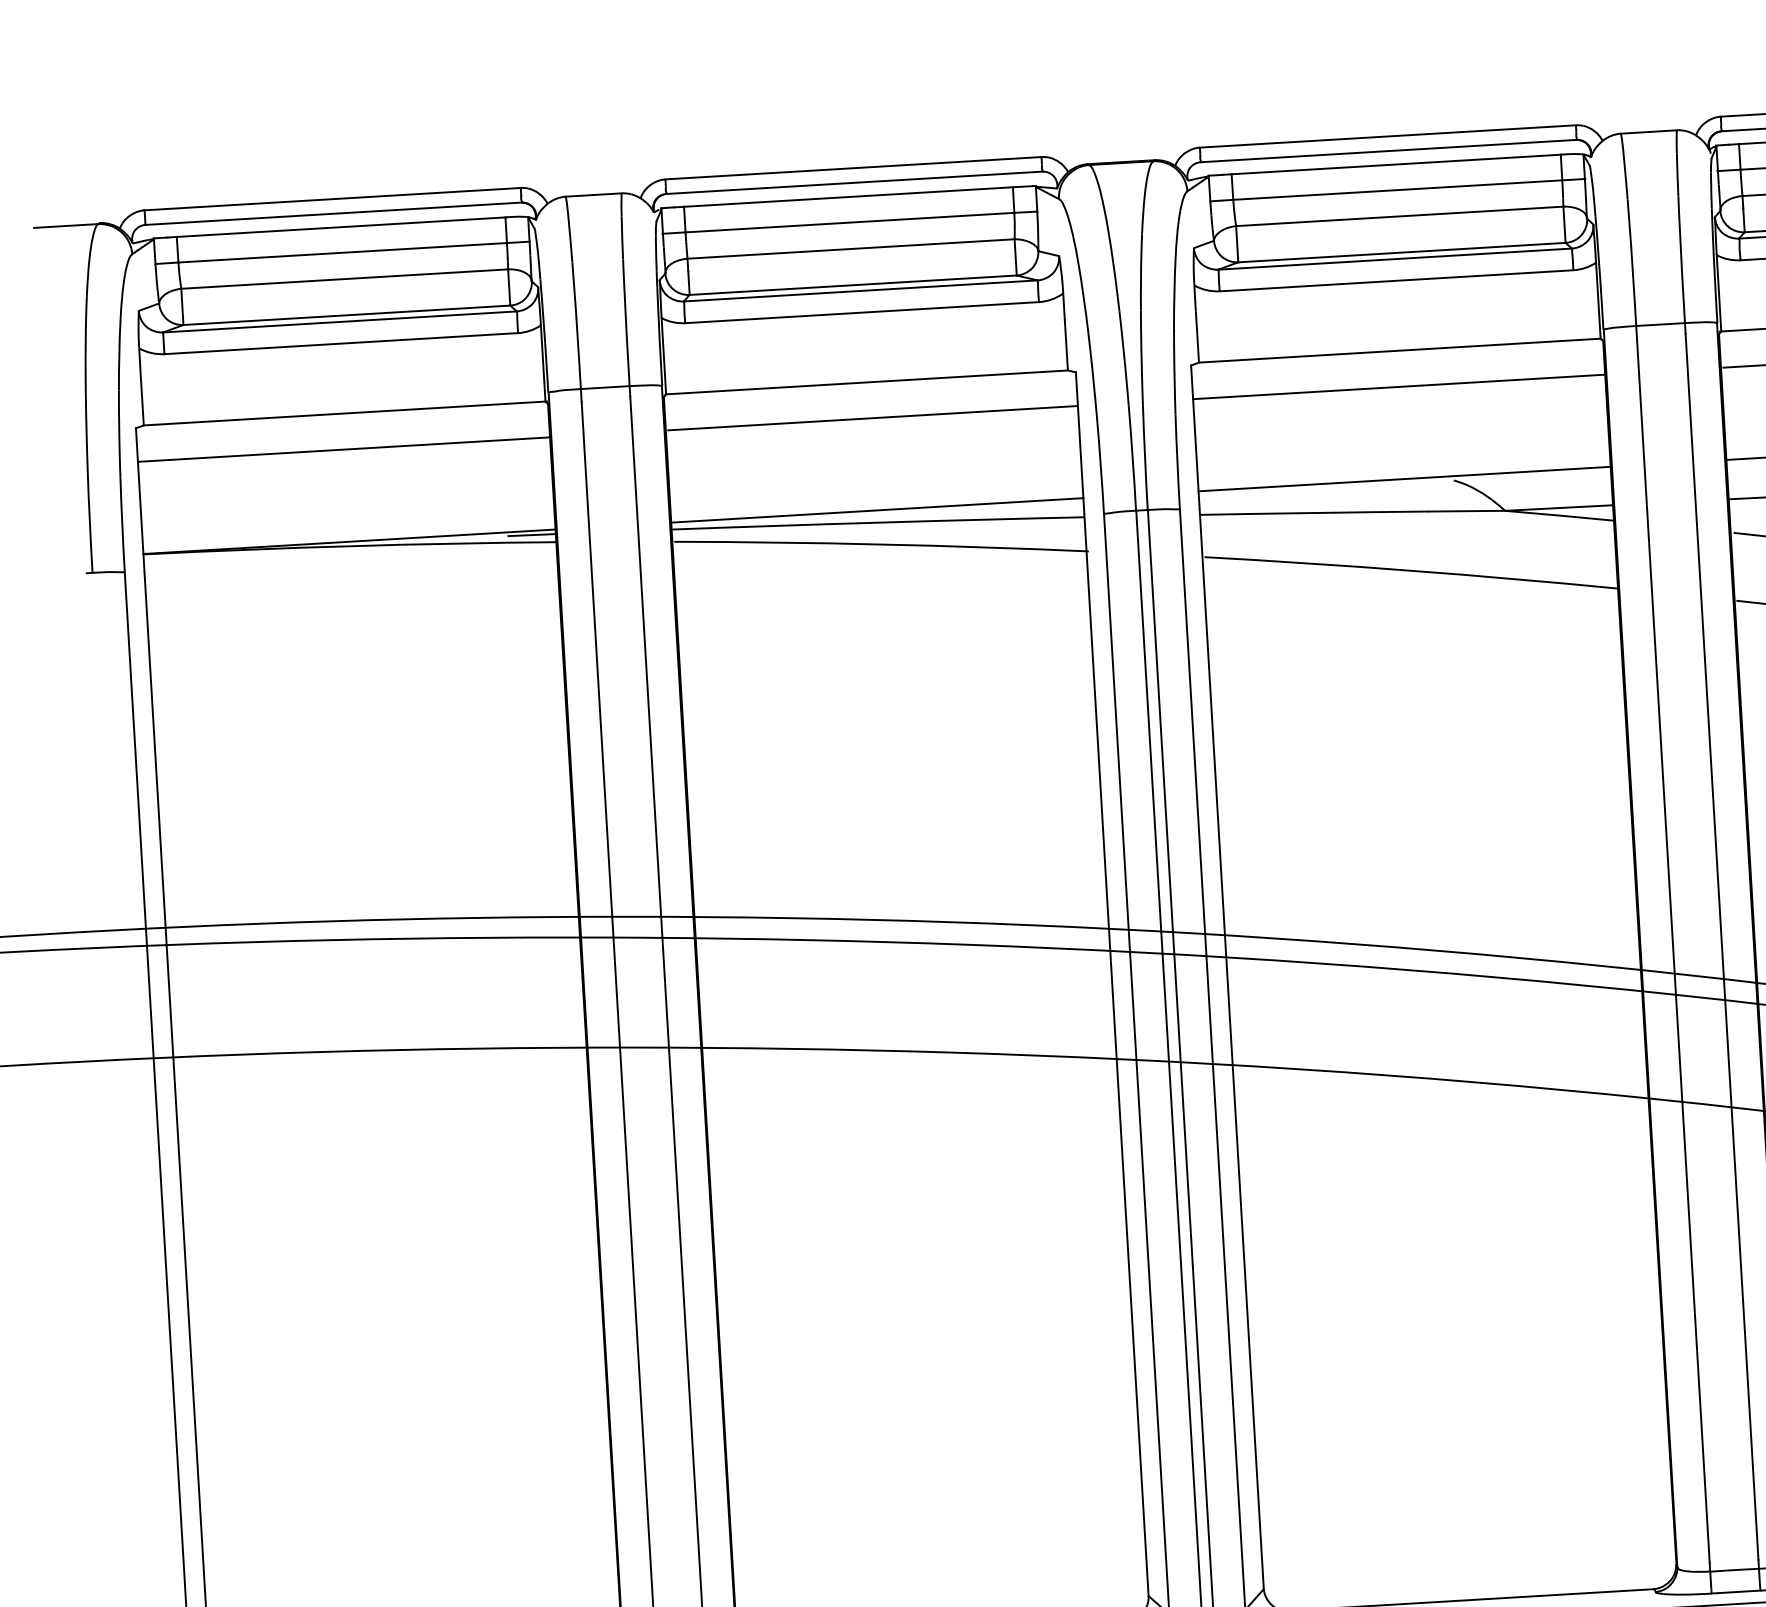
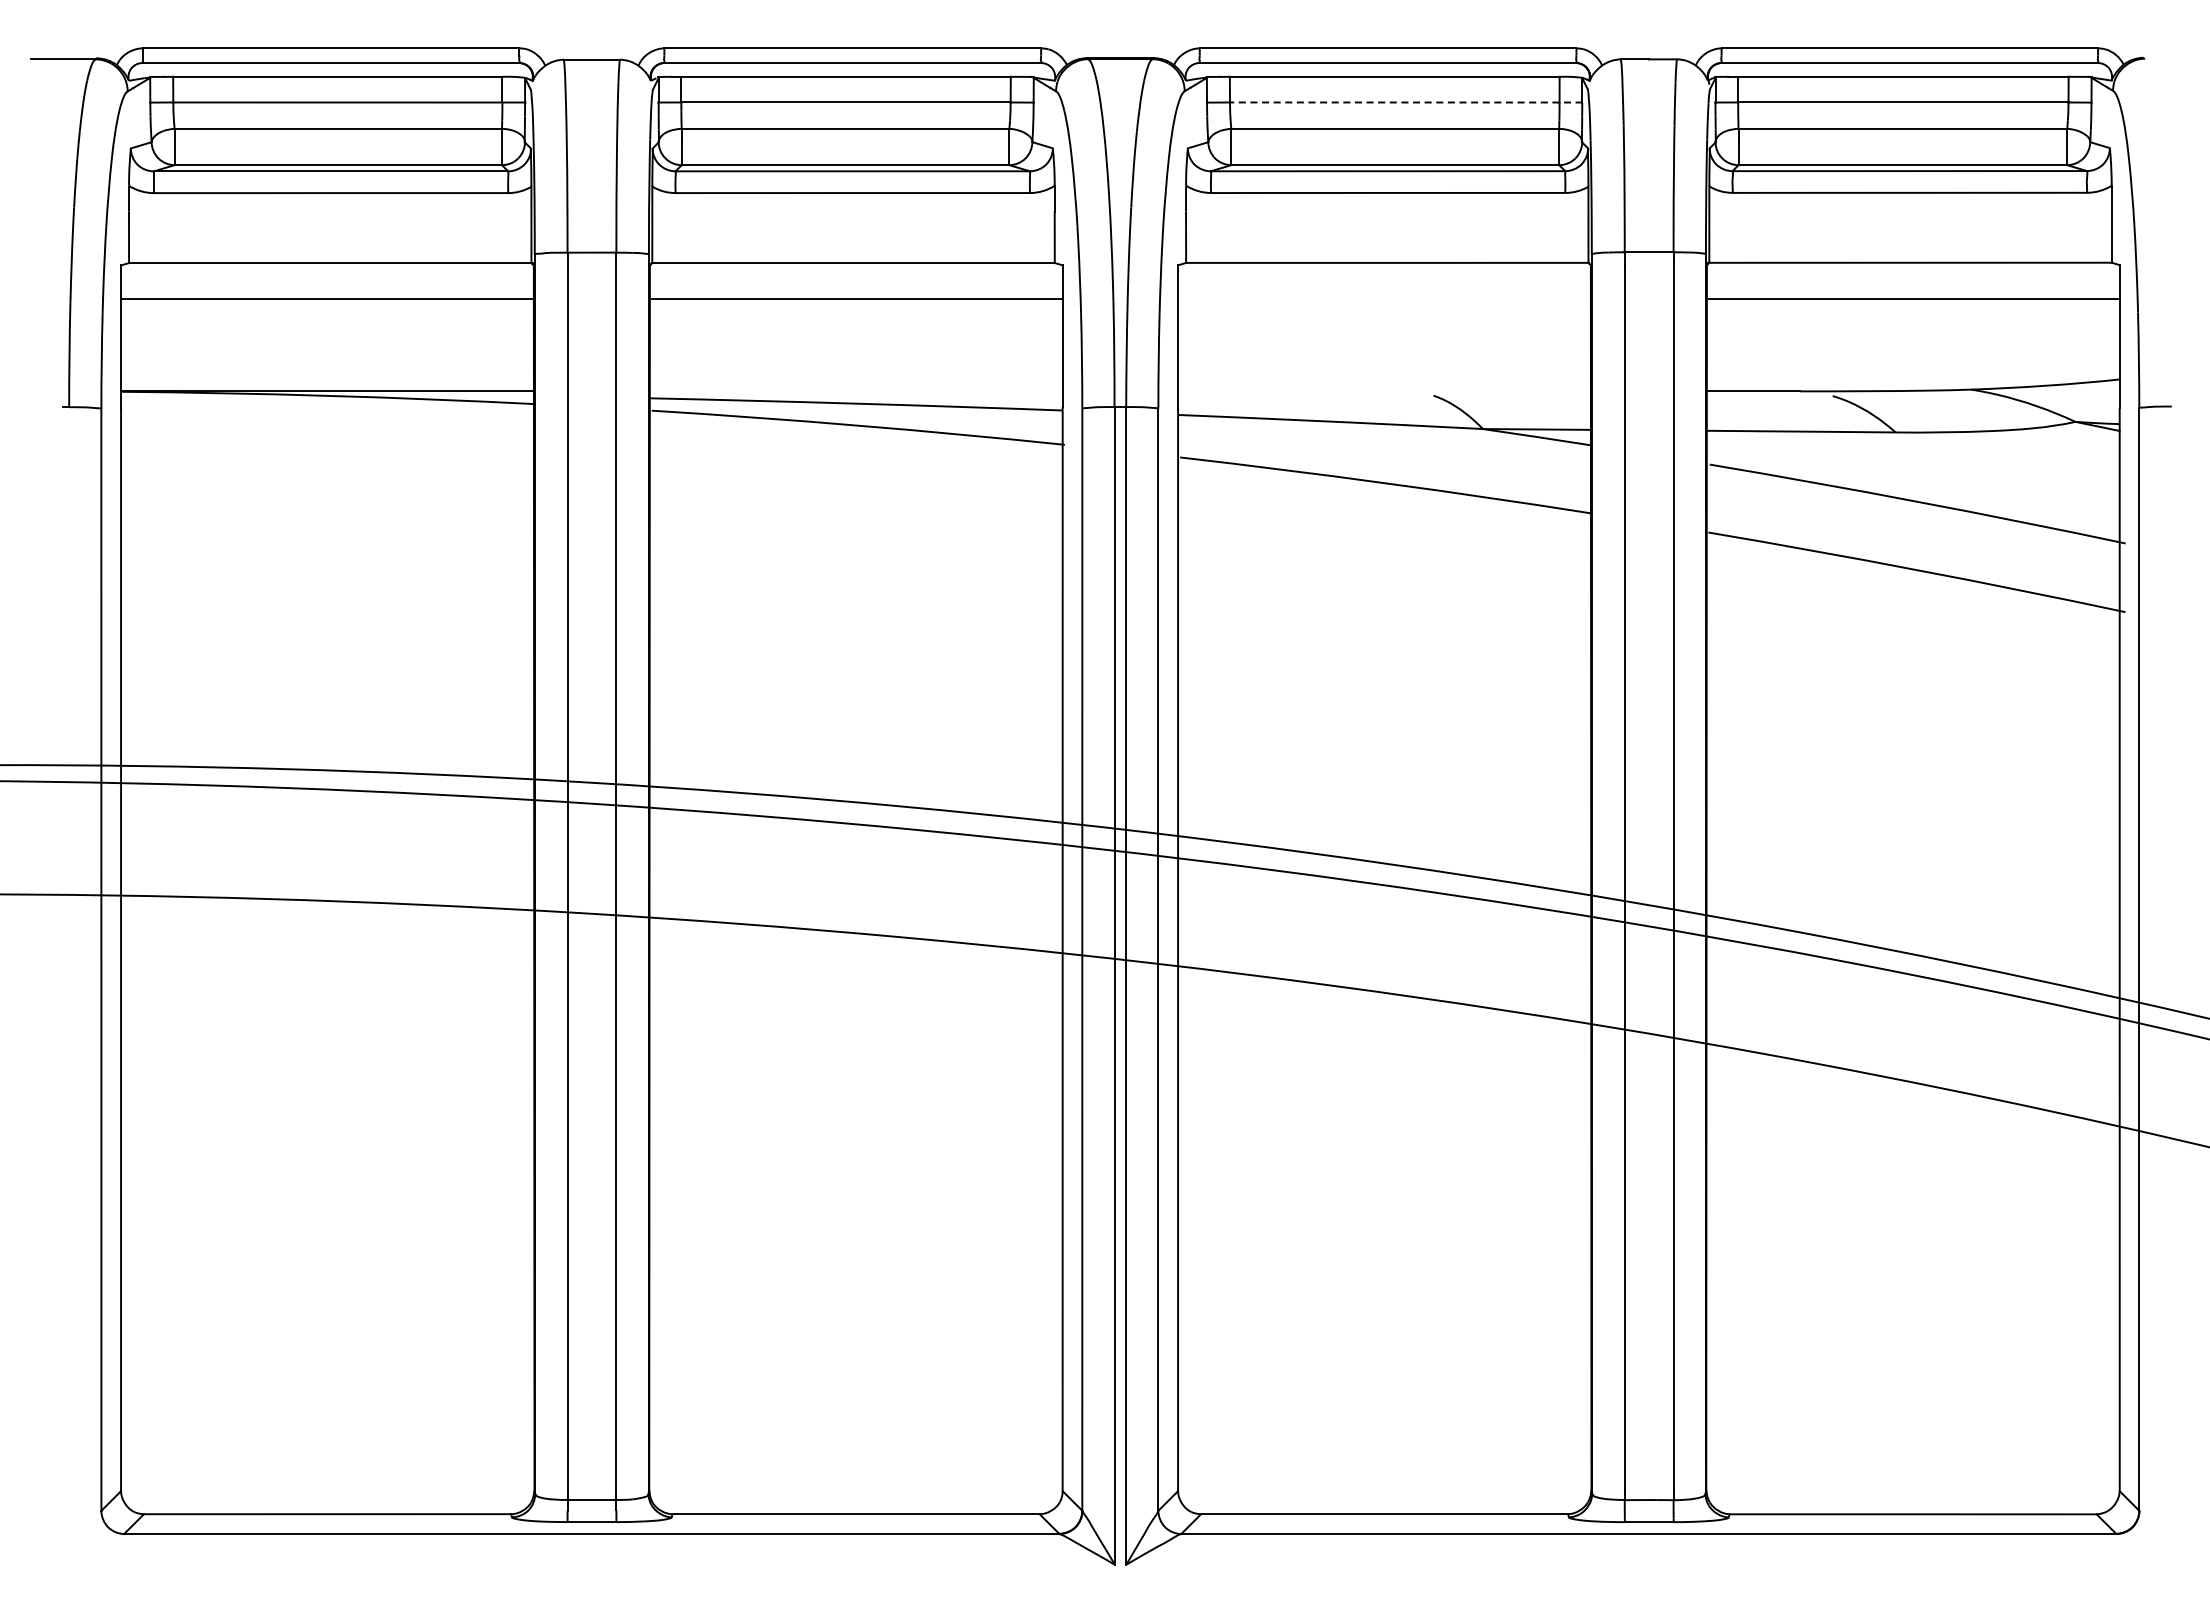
line: (1408, 189) -> (1405, 102), solid -> dashed
line: (1399, 387) -> (1384, 299), removed
line: (1404, 479) -> (1384, 391), removed
line: (876, 510) -> (855, 391), removed
line: (531, 535) -> (509, 395), removed

